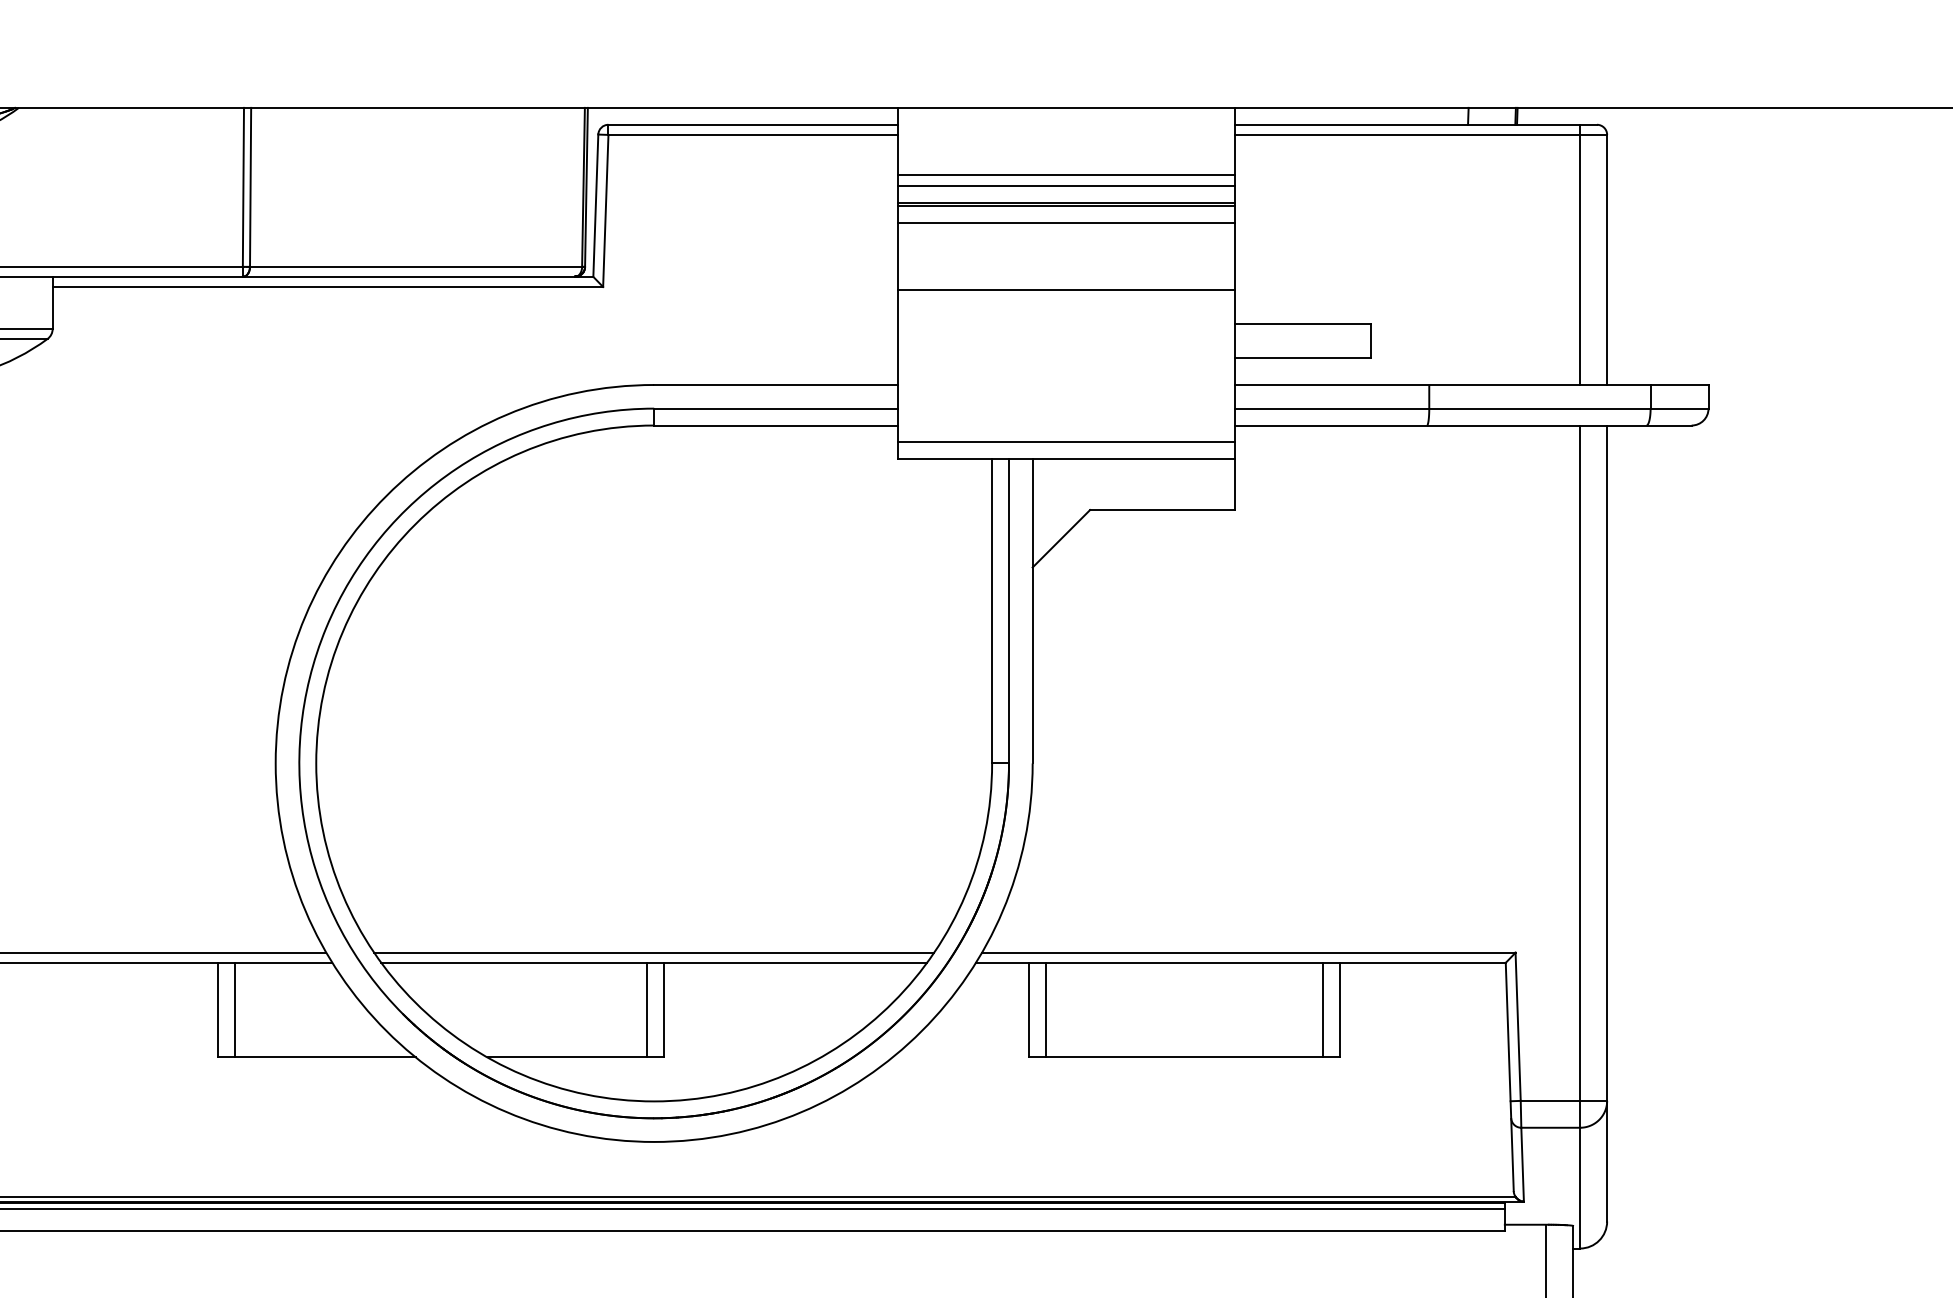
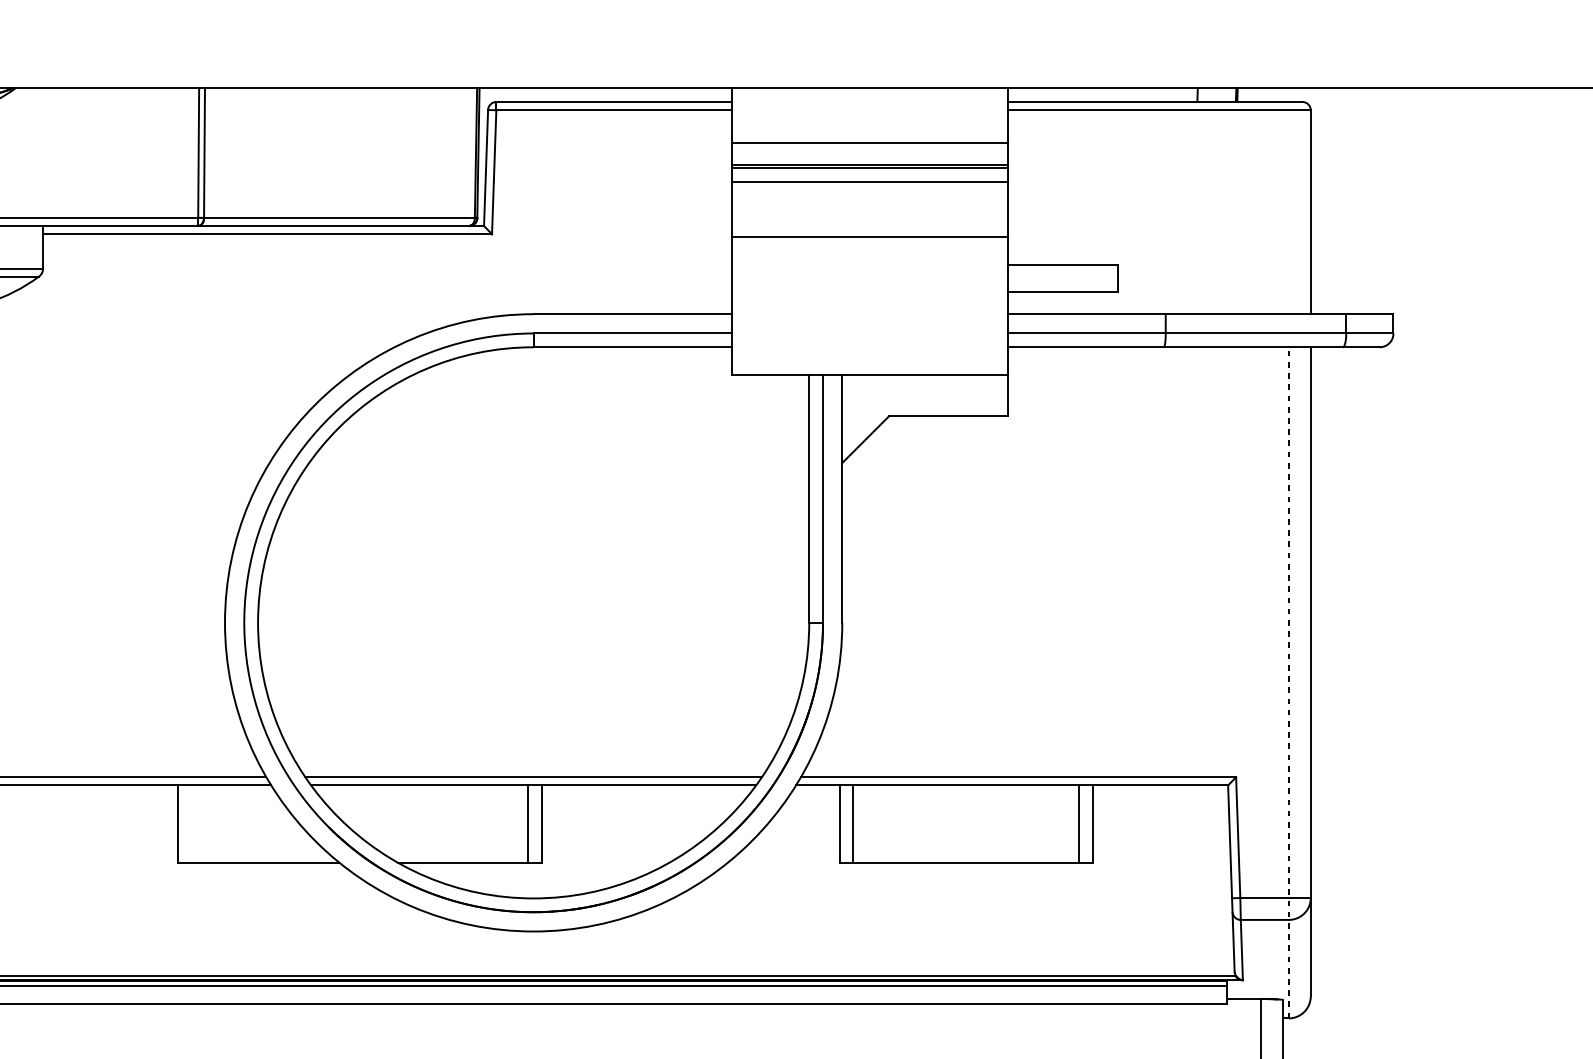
line: (1066, 185) -> (869, 151), removed
line: (1580, 254) -> (1289, 207), removed
line: (1066, 442) -> (869, 361), removed
line: (1580, 836) -> (1289, 682), solid -> dashed
line: (235, 1009) -> (192, 823), removed

